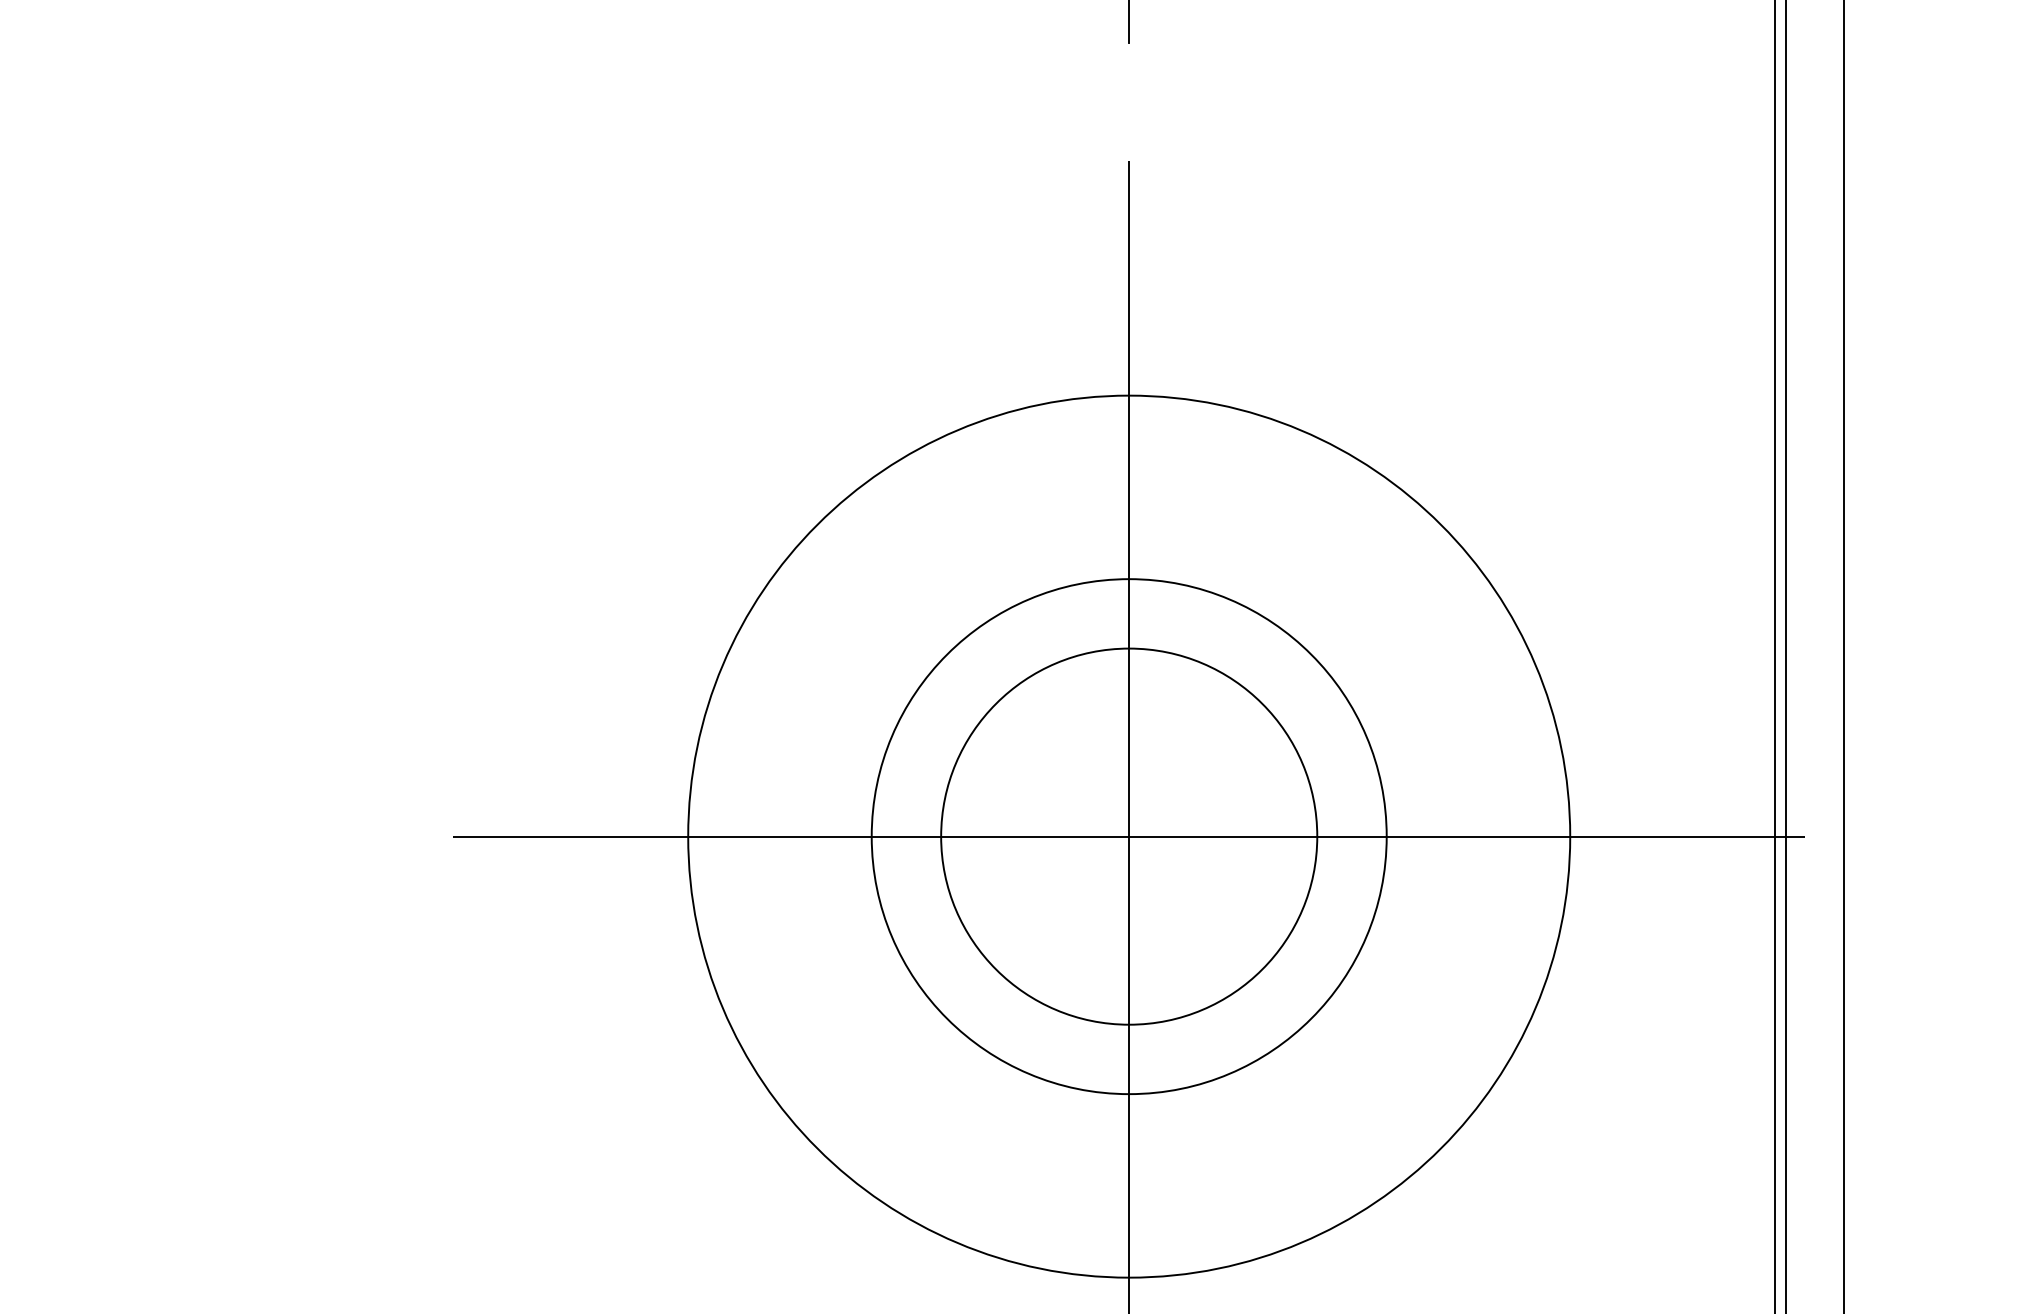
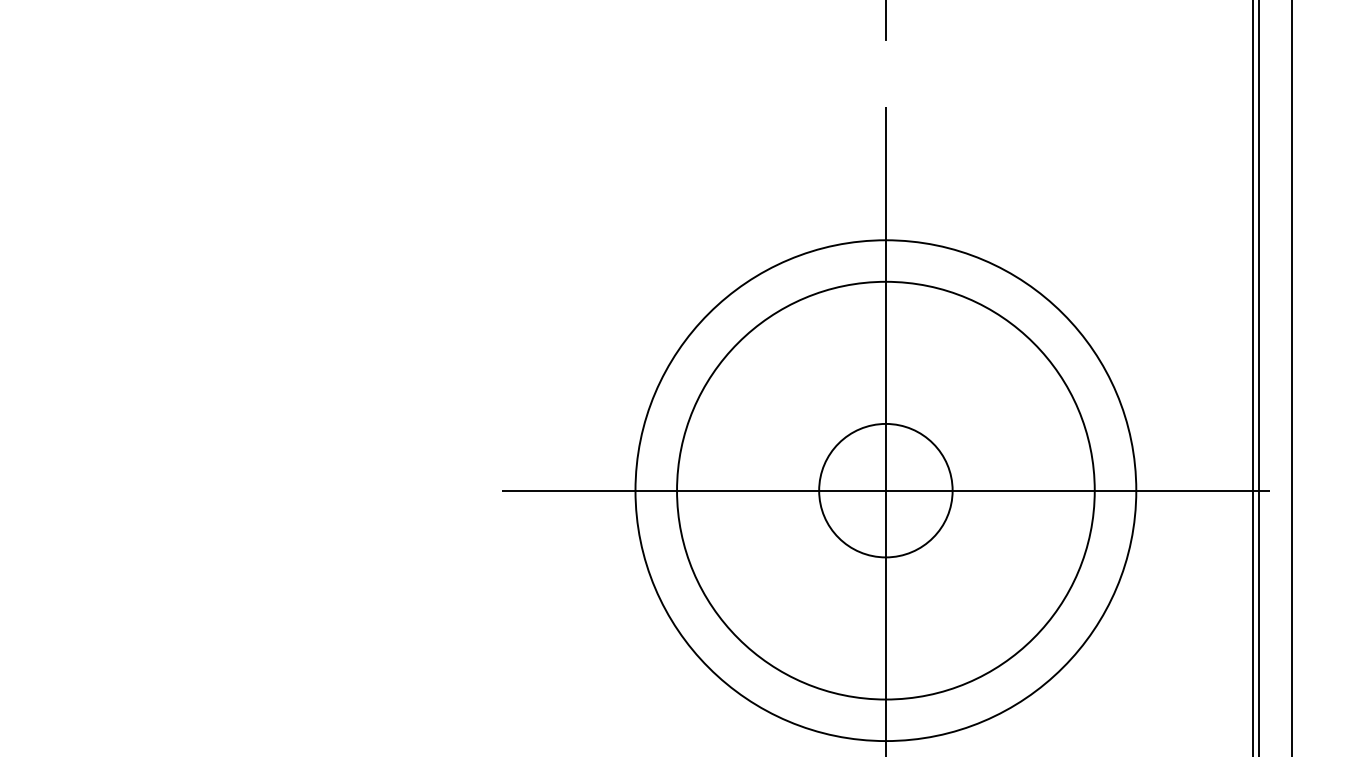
circle: (1128, 836) -> (885, 490), size x0.62
circle: (1128, 836) -> (885, 490), size x1.43

